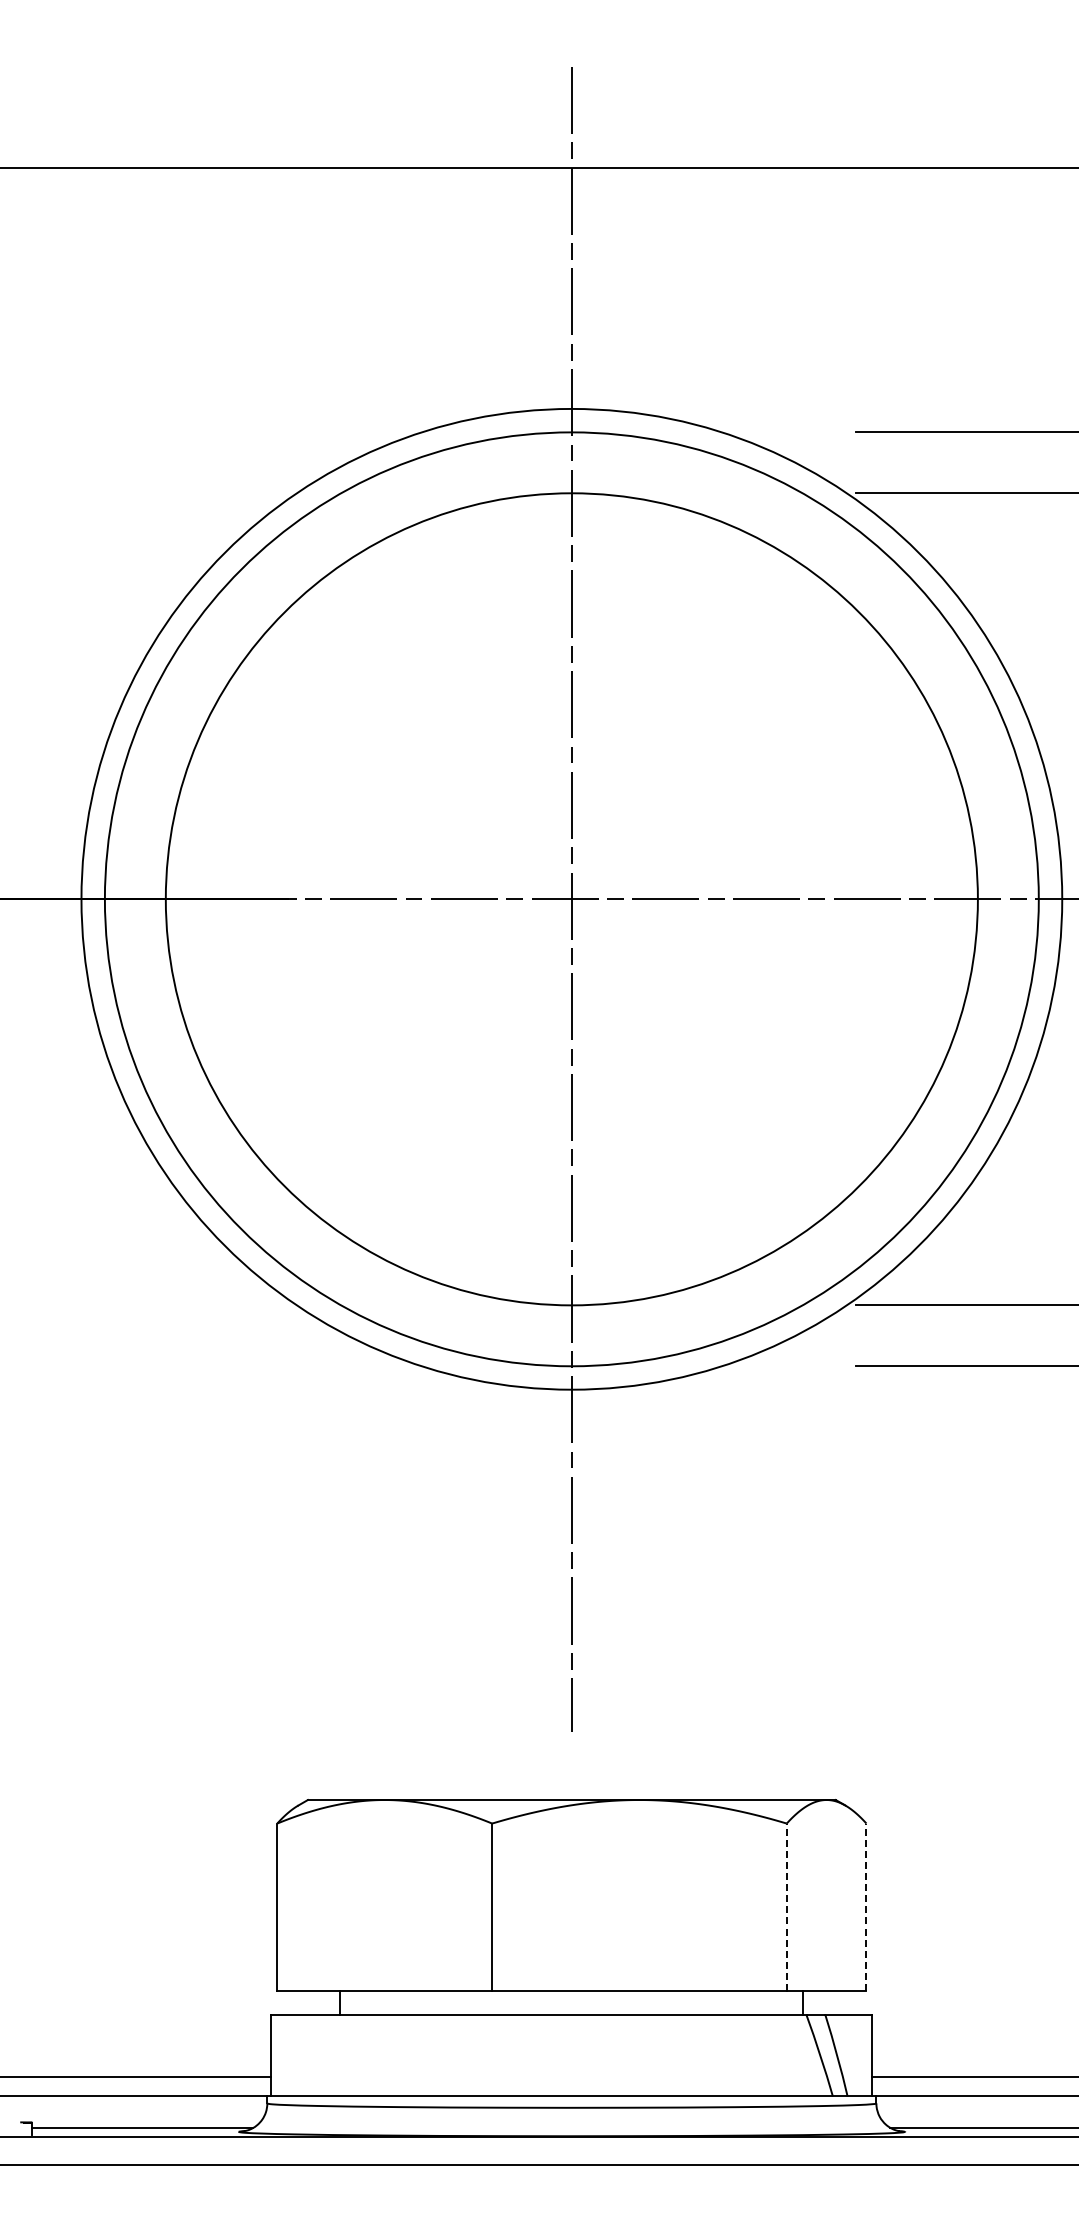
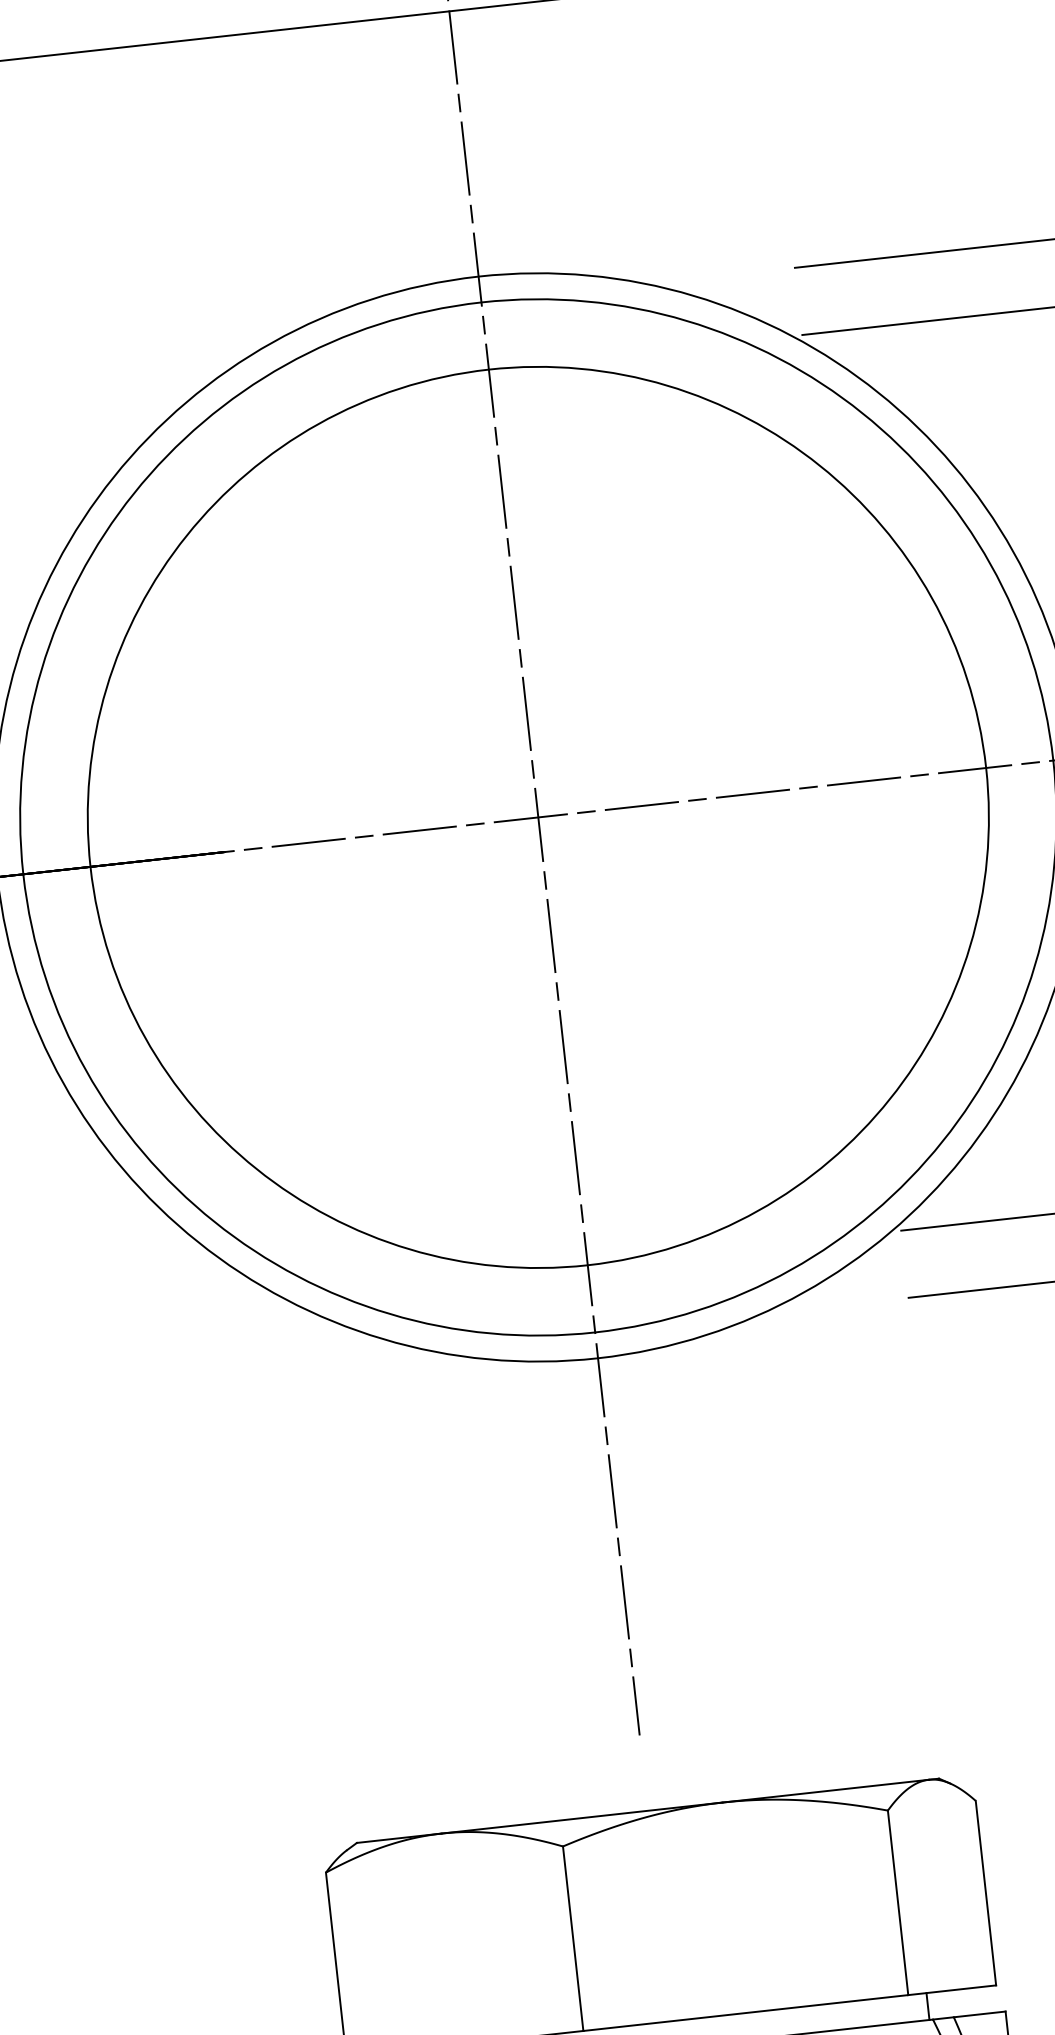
line: (786, 1907) -> (897, 1903), dashed -> solid
line: (866, 1907) -> (986, 1893), dashed -> solid

